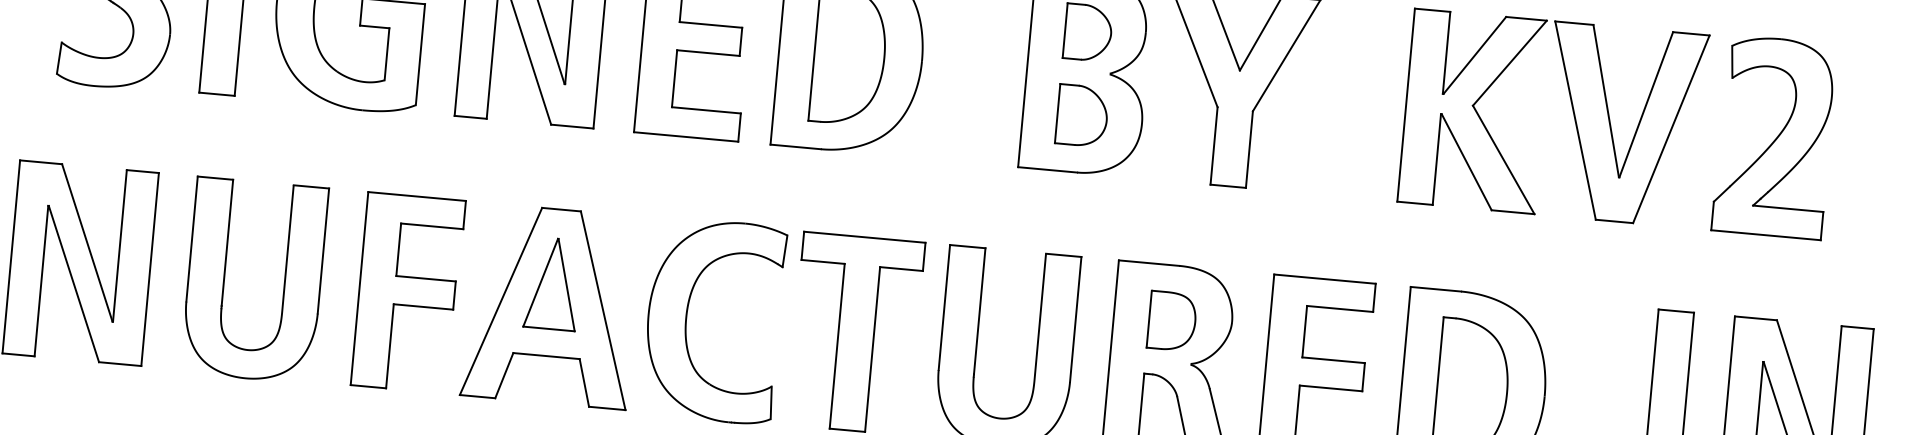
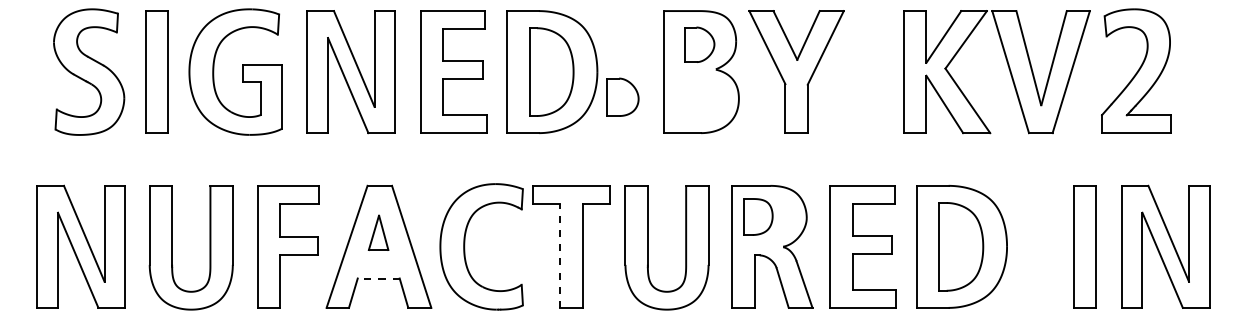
part: (1081, 114) -> (622, 96), moved
part: (552, 283) -> (378, 232), size x0.6
part: (1172, 320) -> (758, 216), moved
line: (837, 345) -> (560, 255), solid -> dashed
line: (546, 355) -> (378, 278), solid -> dashed

